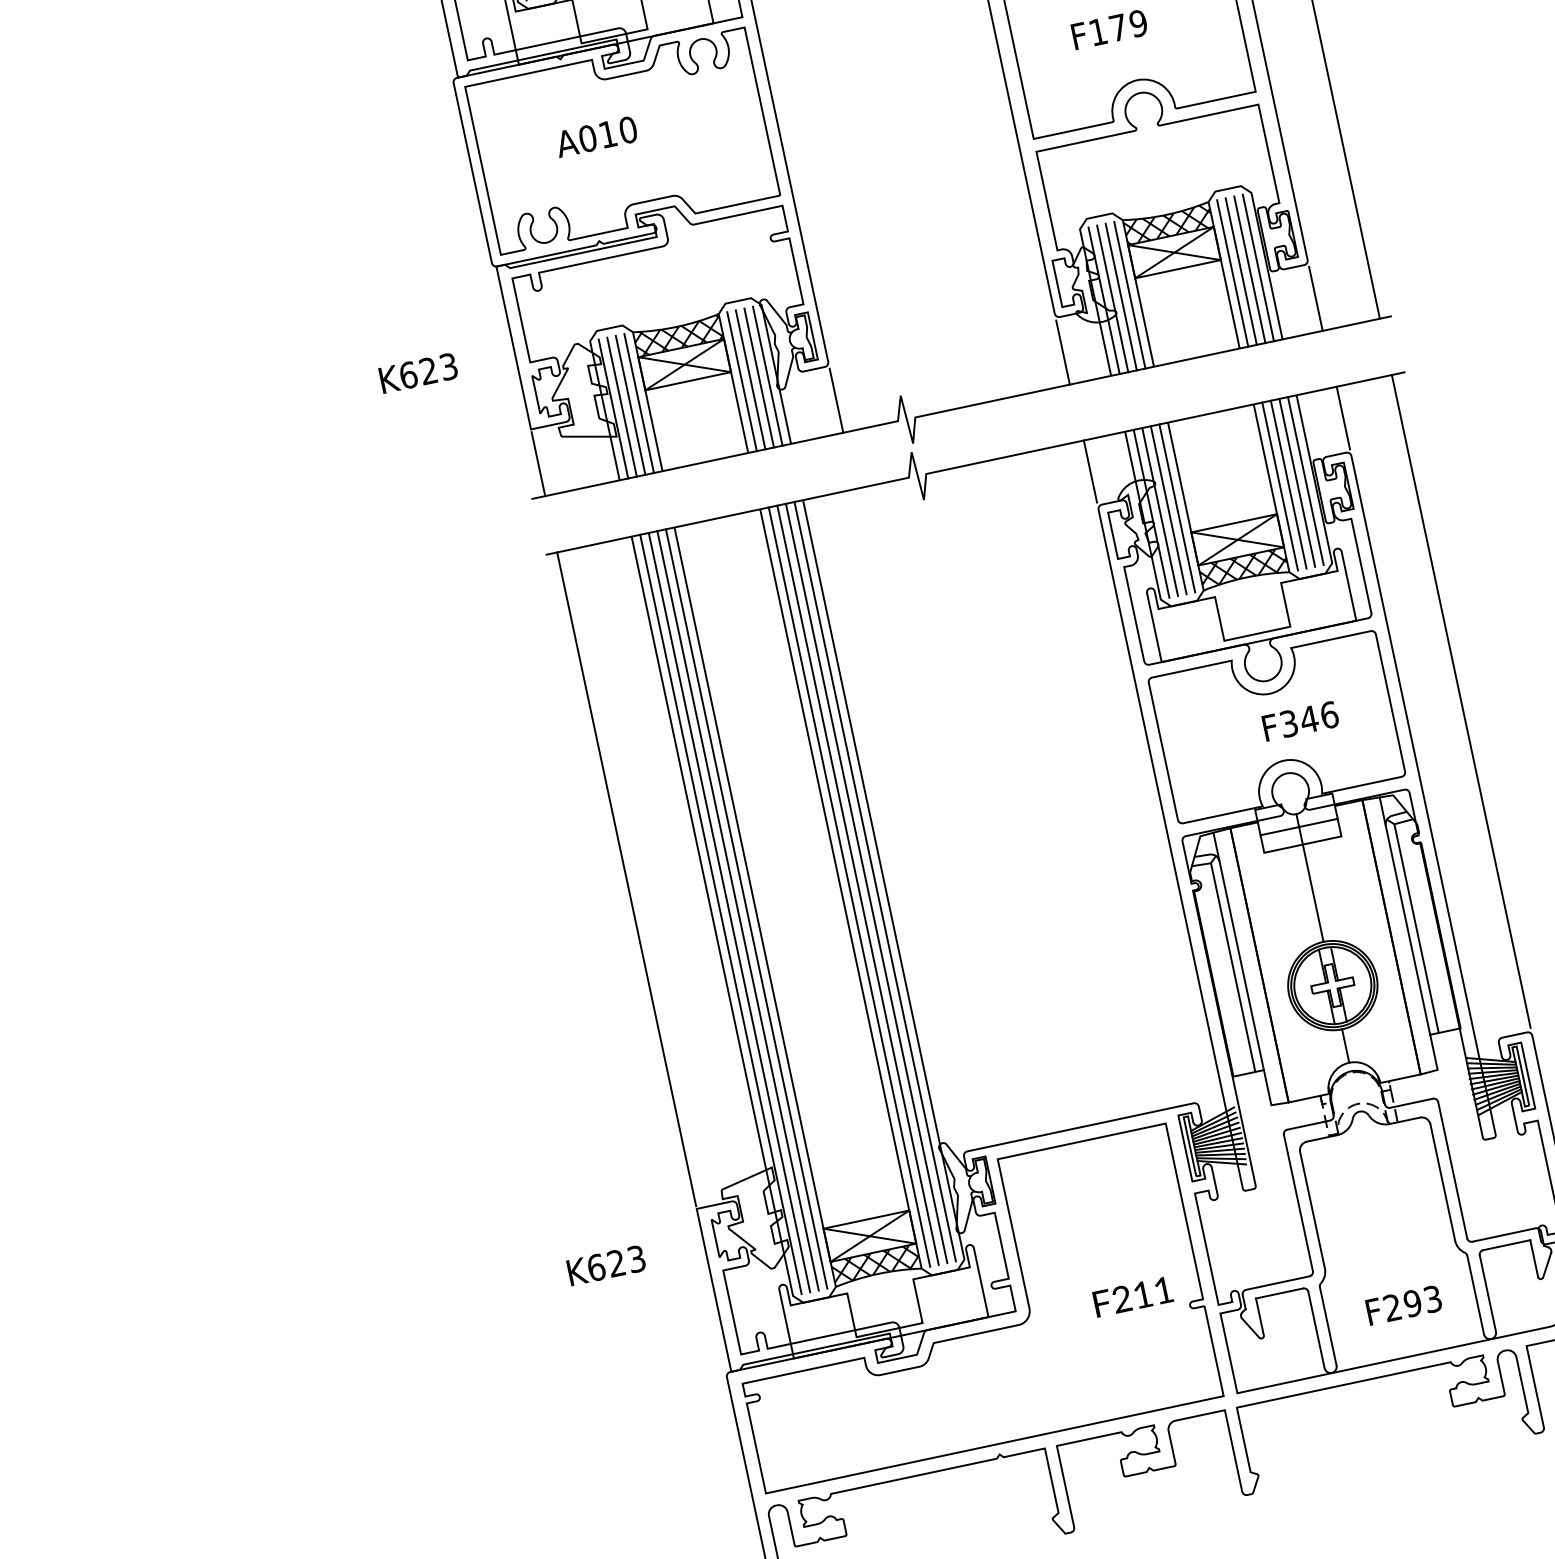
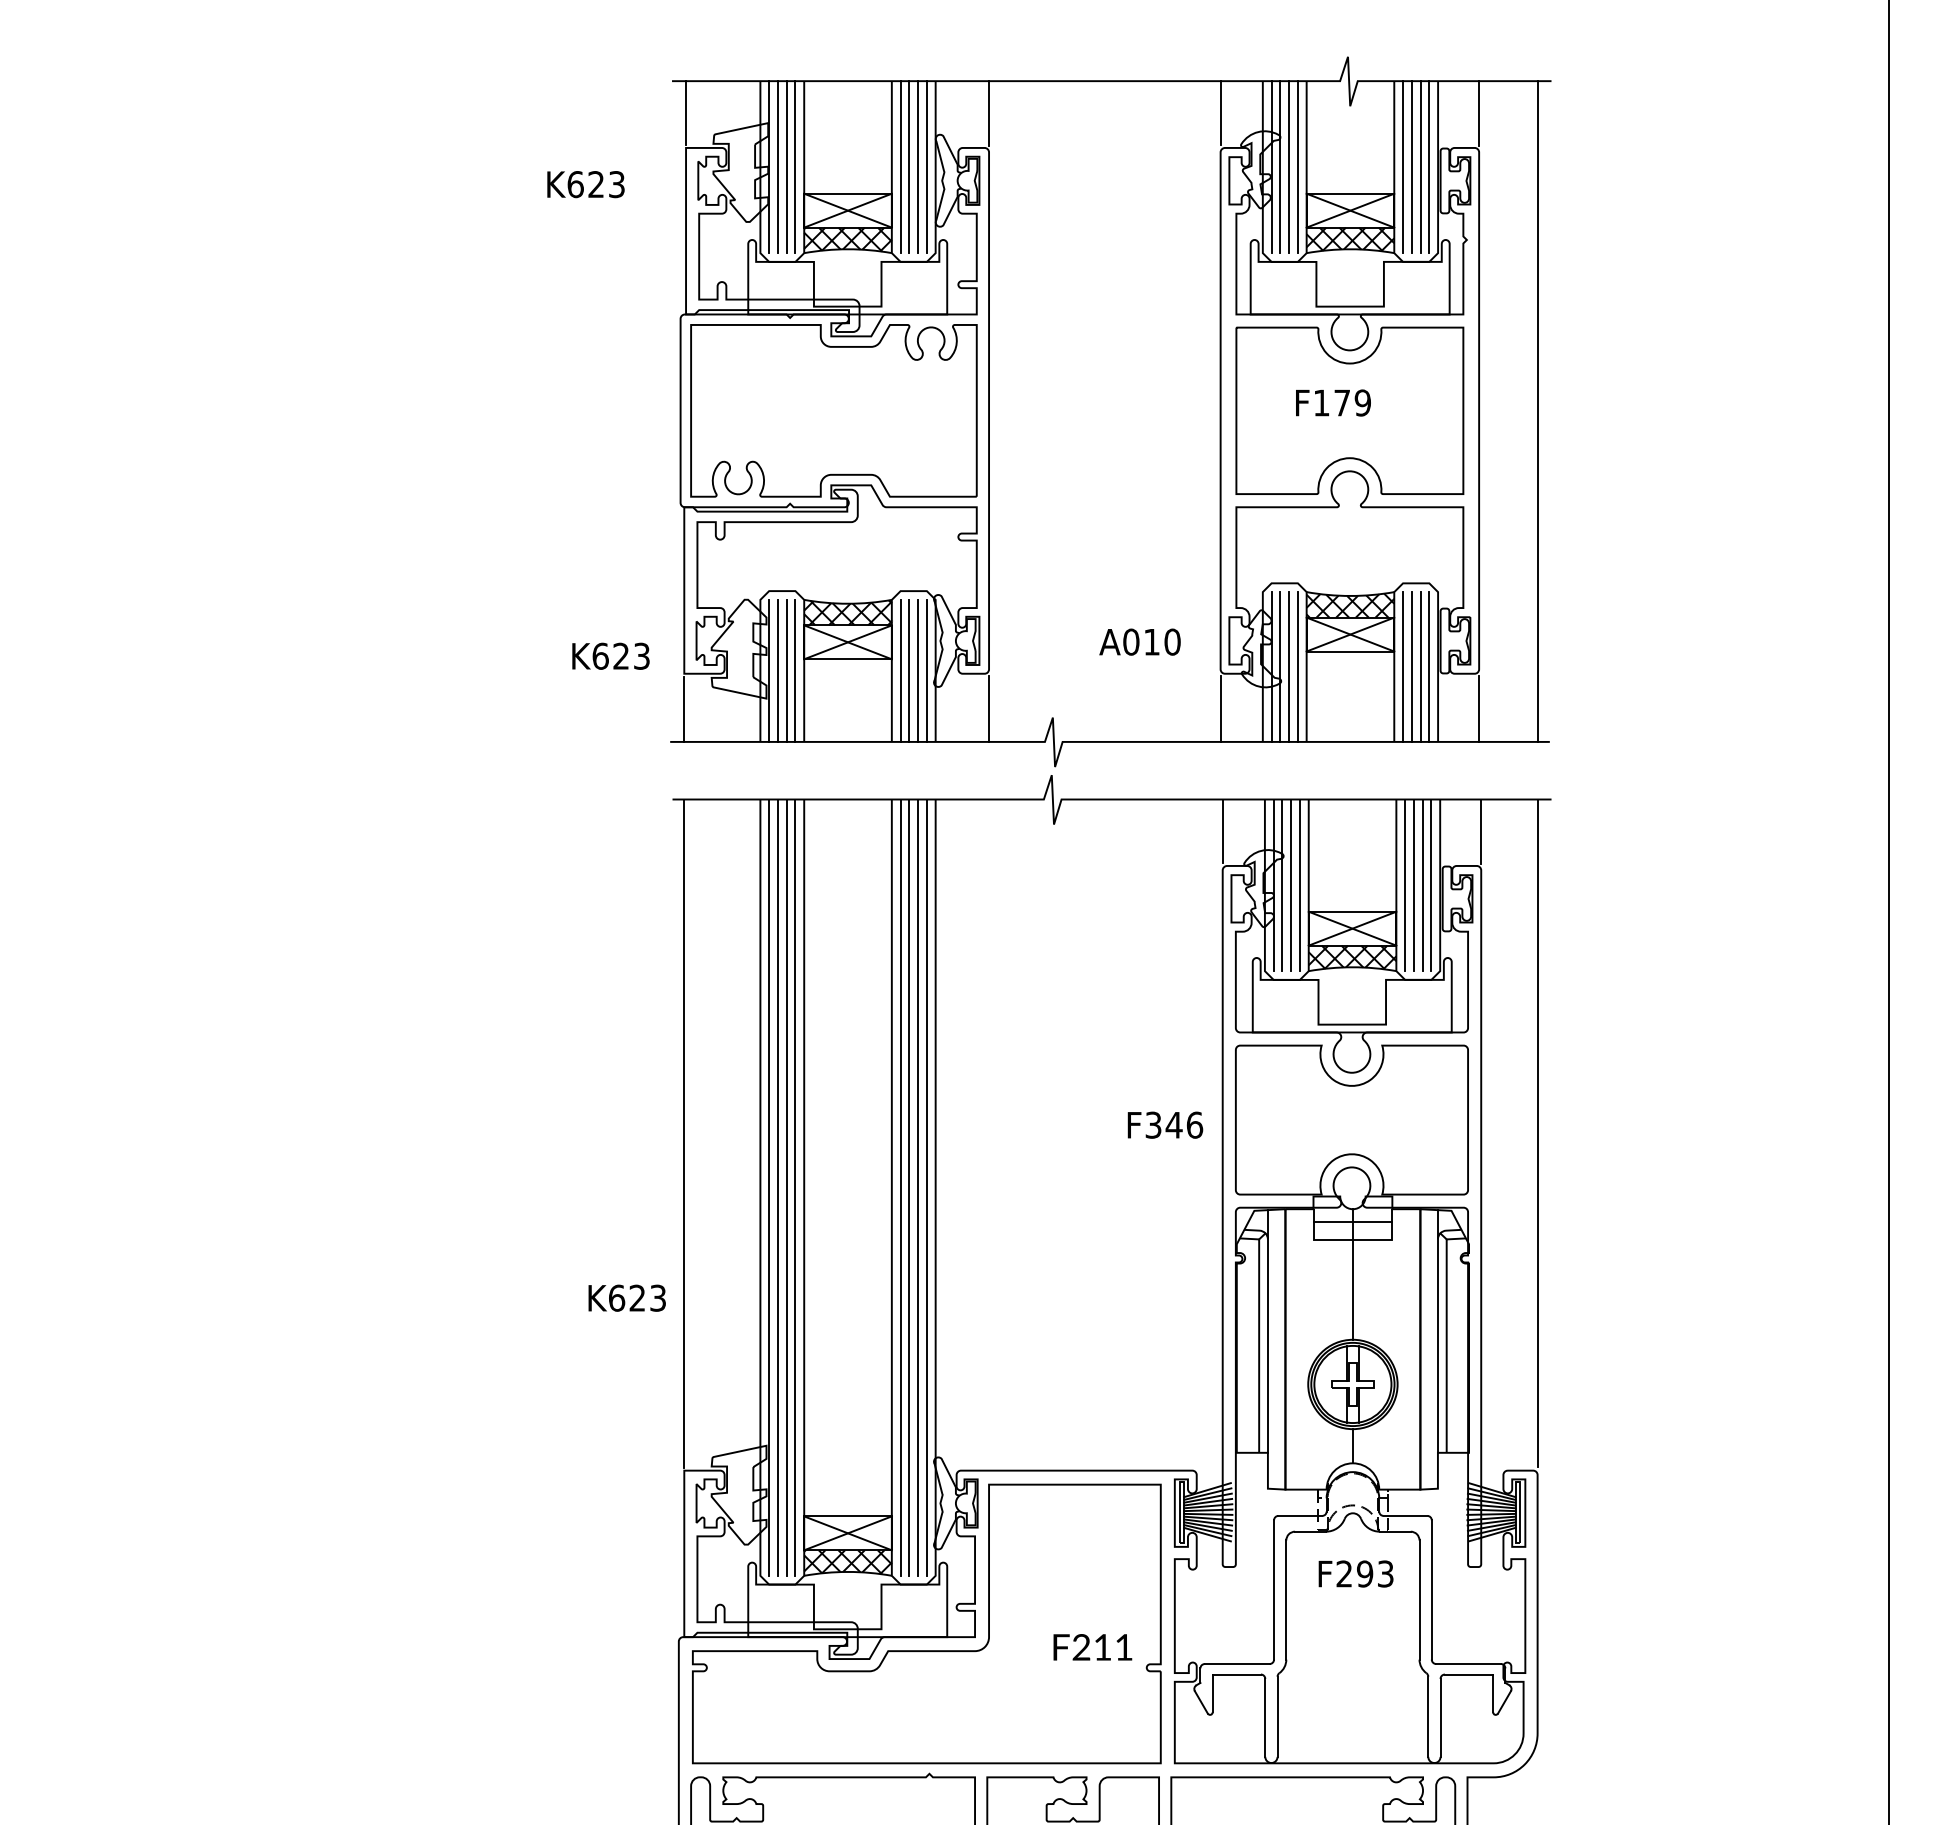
text: (595, 136) -> (1139, 641), moved
text: (417, 372) -> (610, 655), moved
text: (1300, 720) -> (1165, 1124), moved
text: (605, 1264) -> (626, 1297), moved
text: (1403, 1304) -> (1355, 1573), moved

